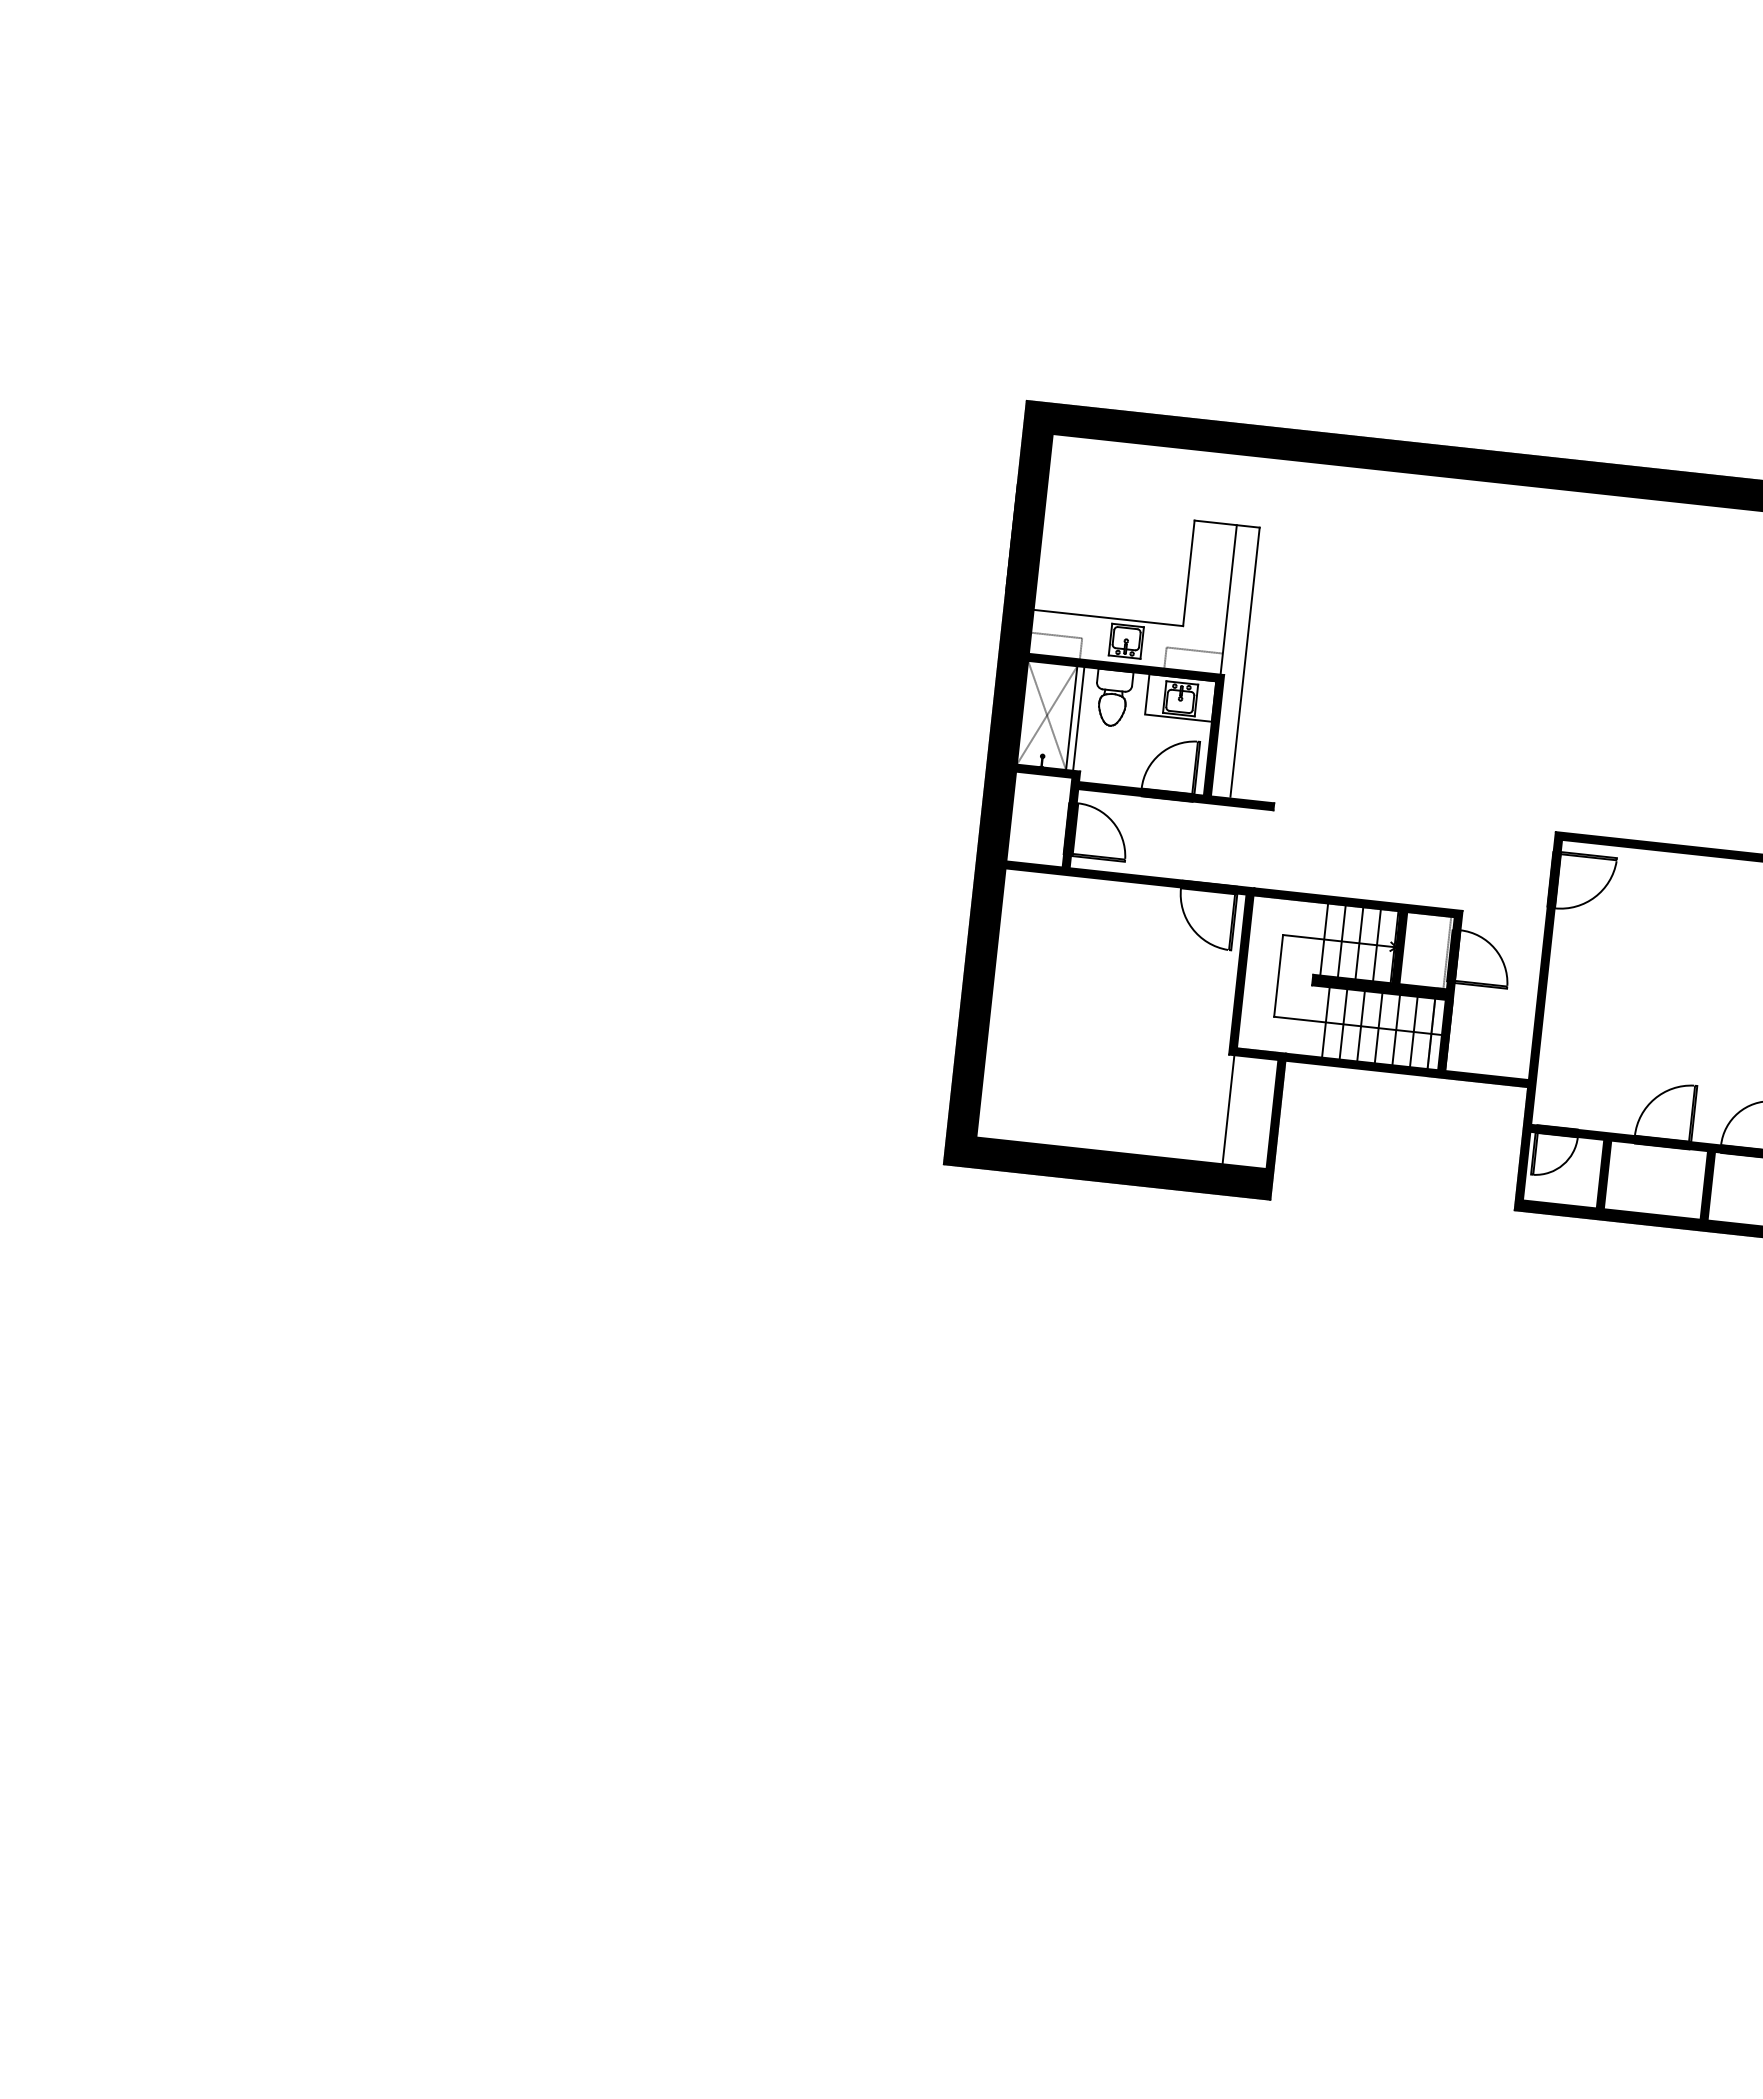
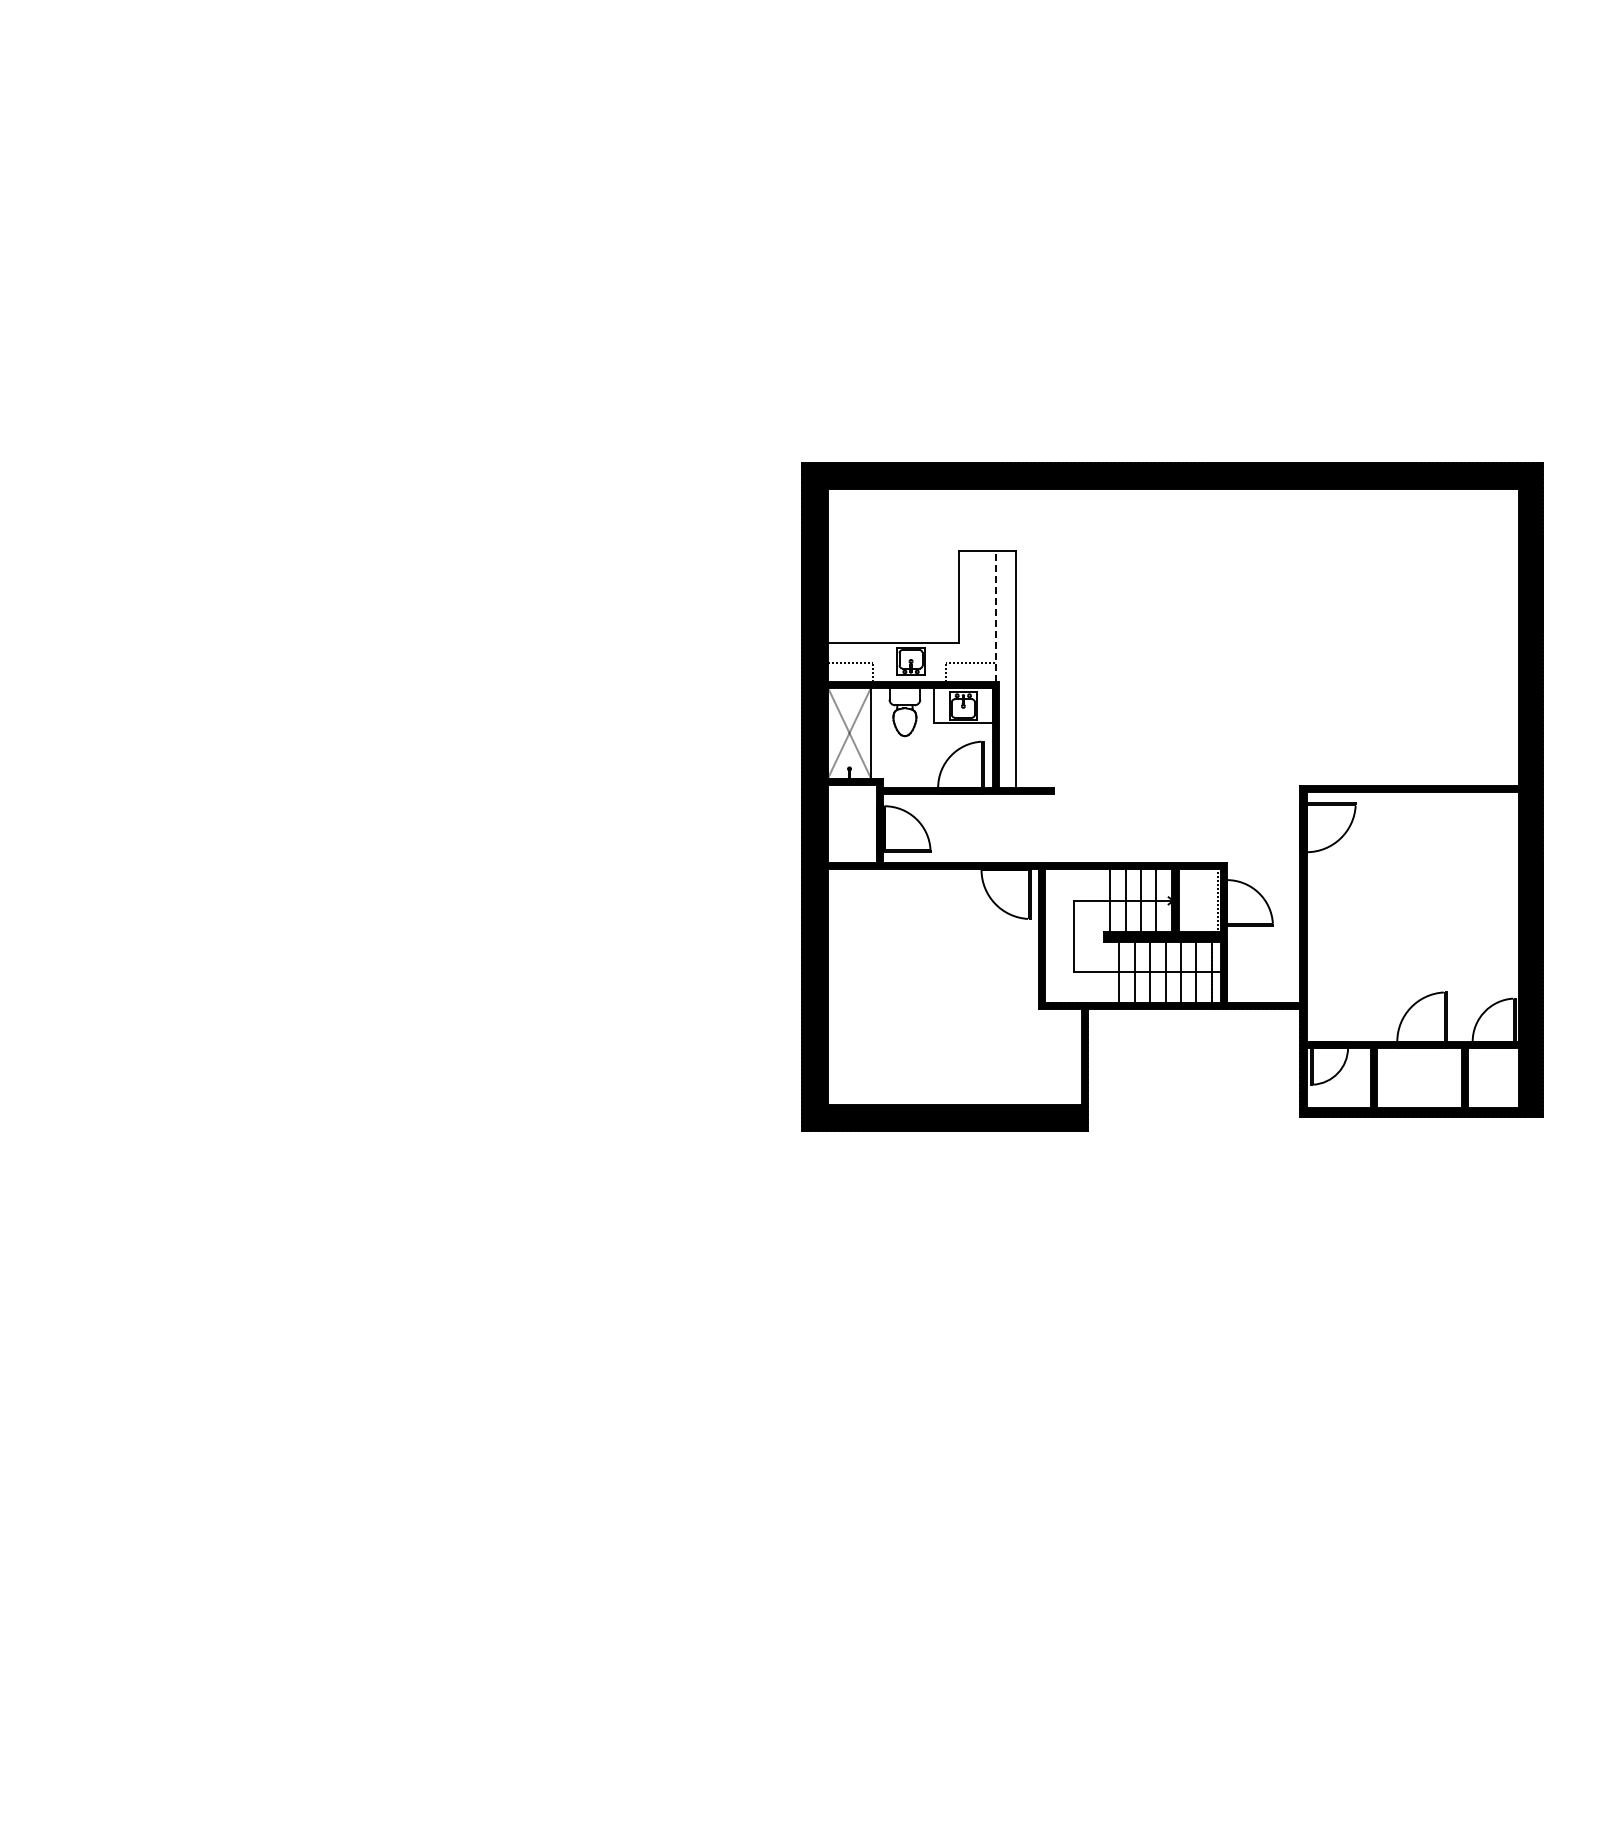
line: (1228, 599) -> (995, 615), solid -> dashed
line: (1079, 718) -> (877, 732), removed
line: (1228, 1109) -> (1043, 1056), removed

